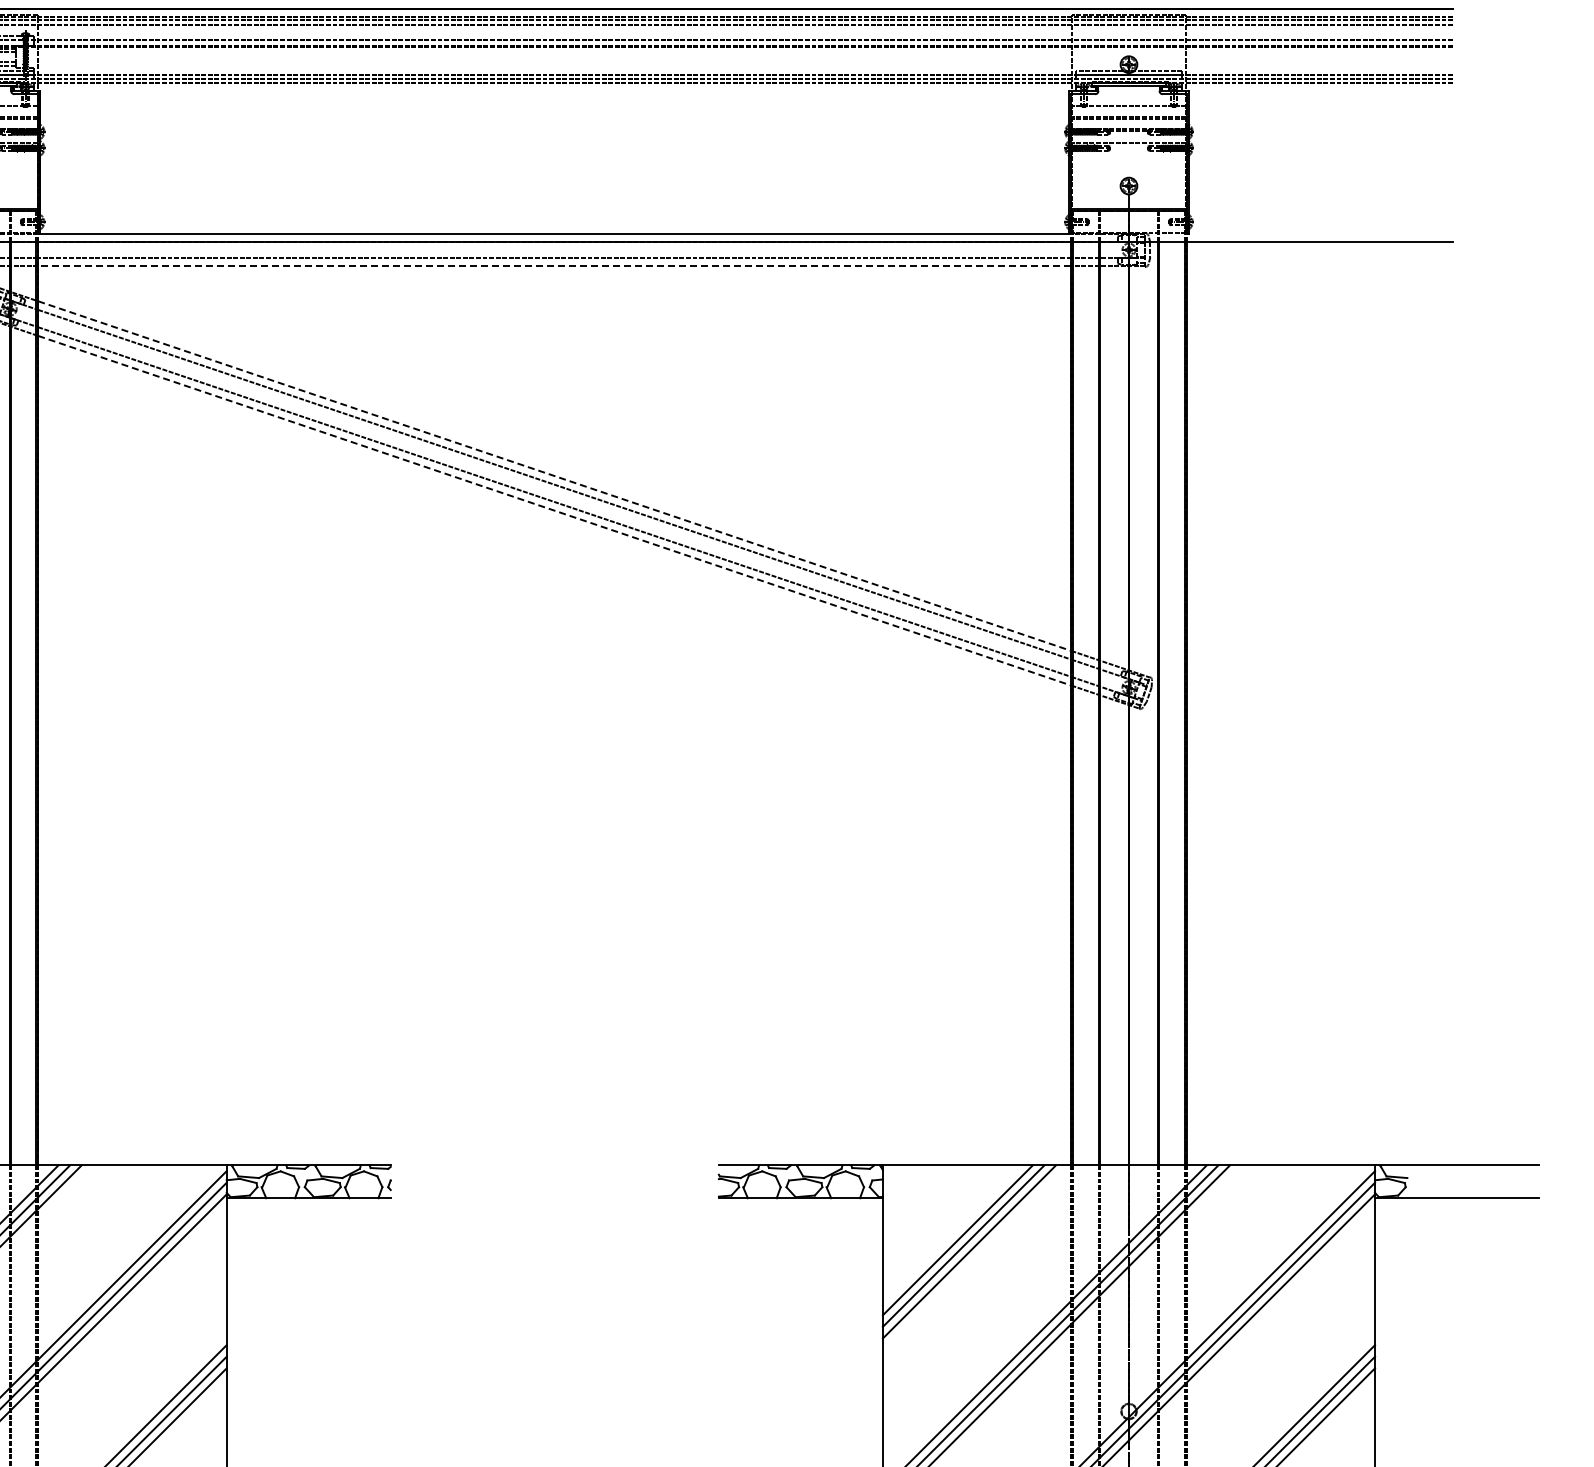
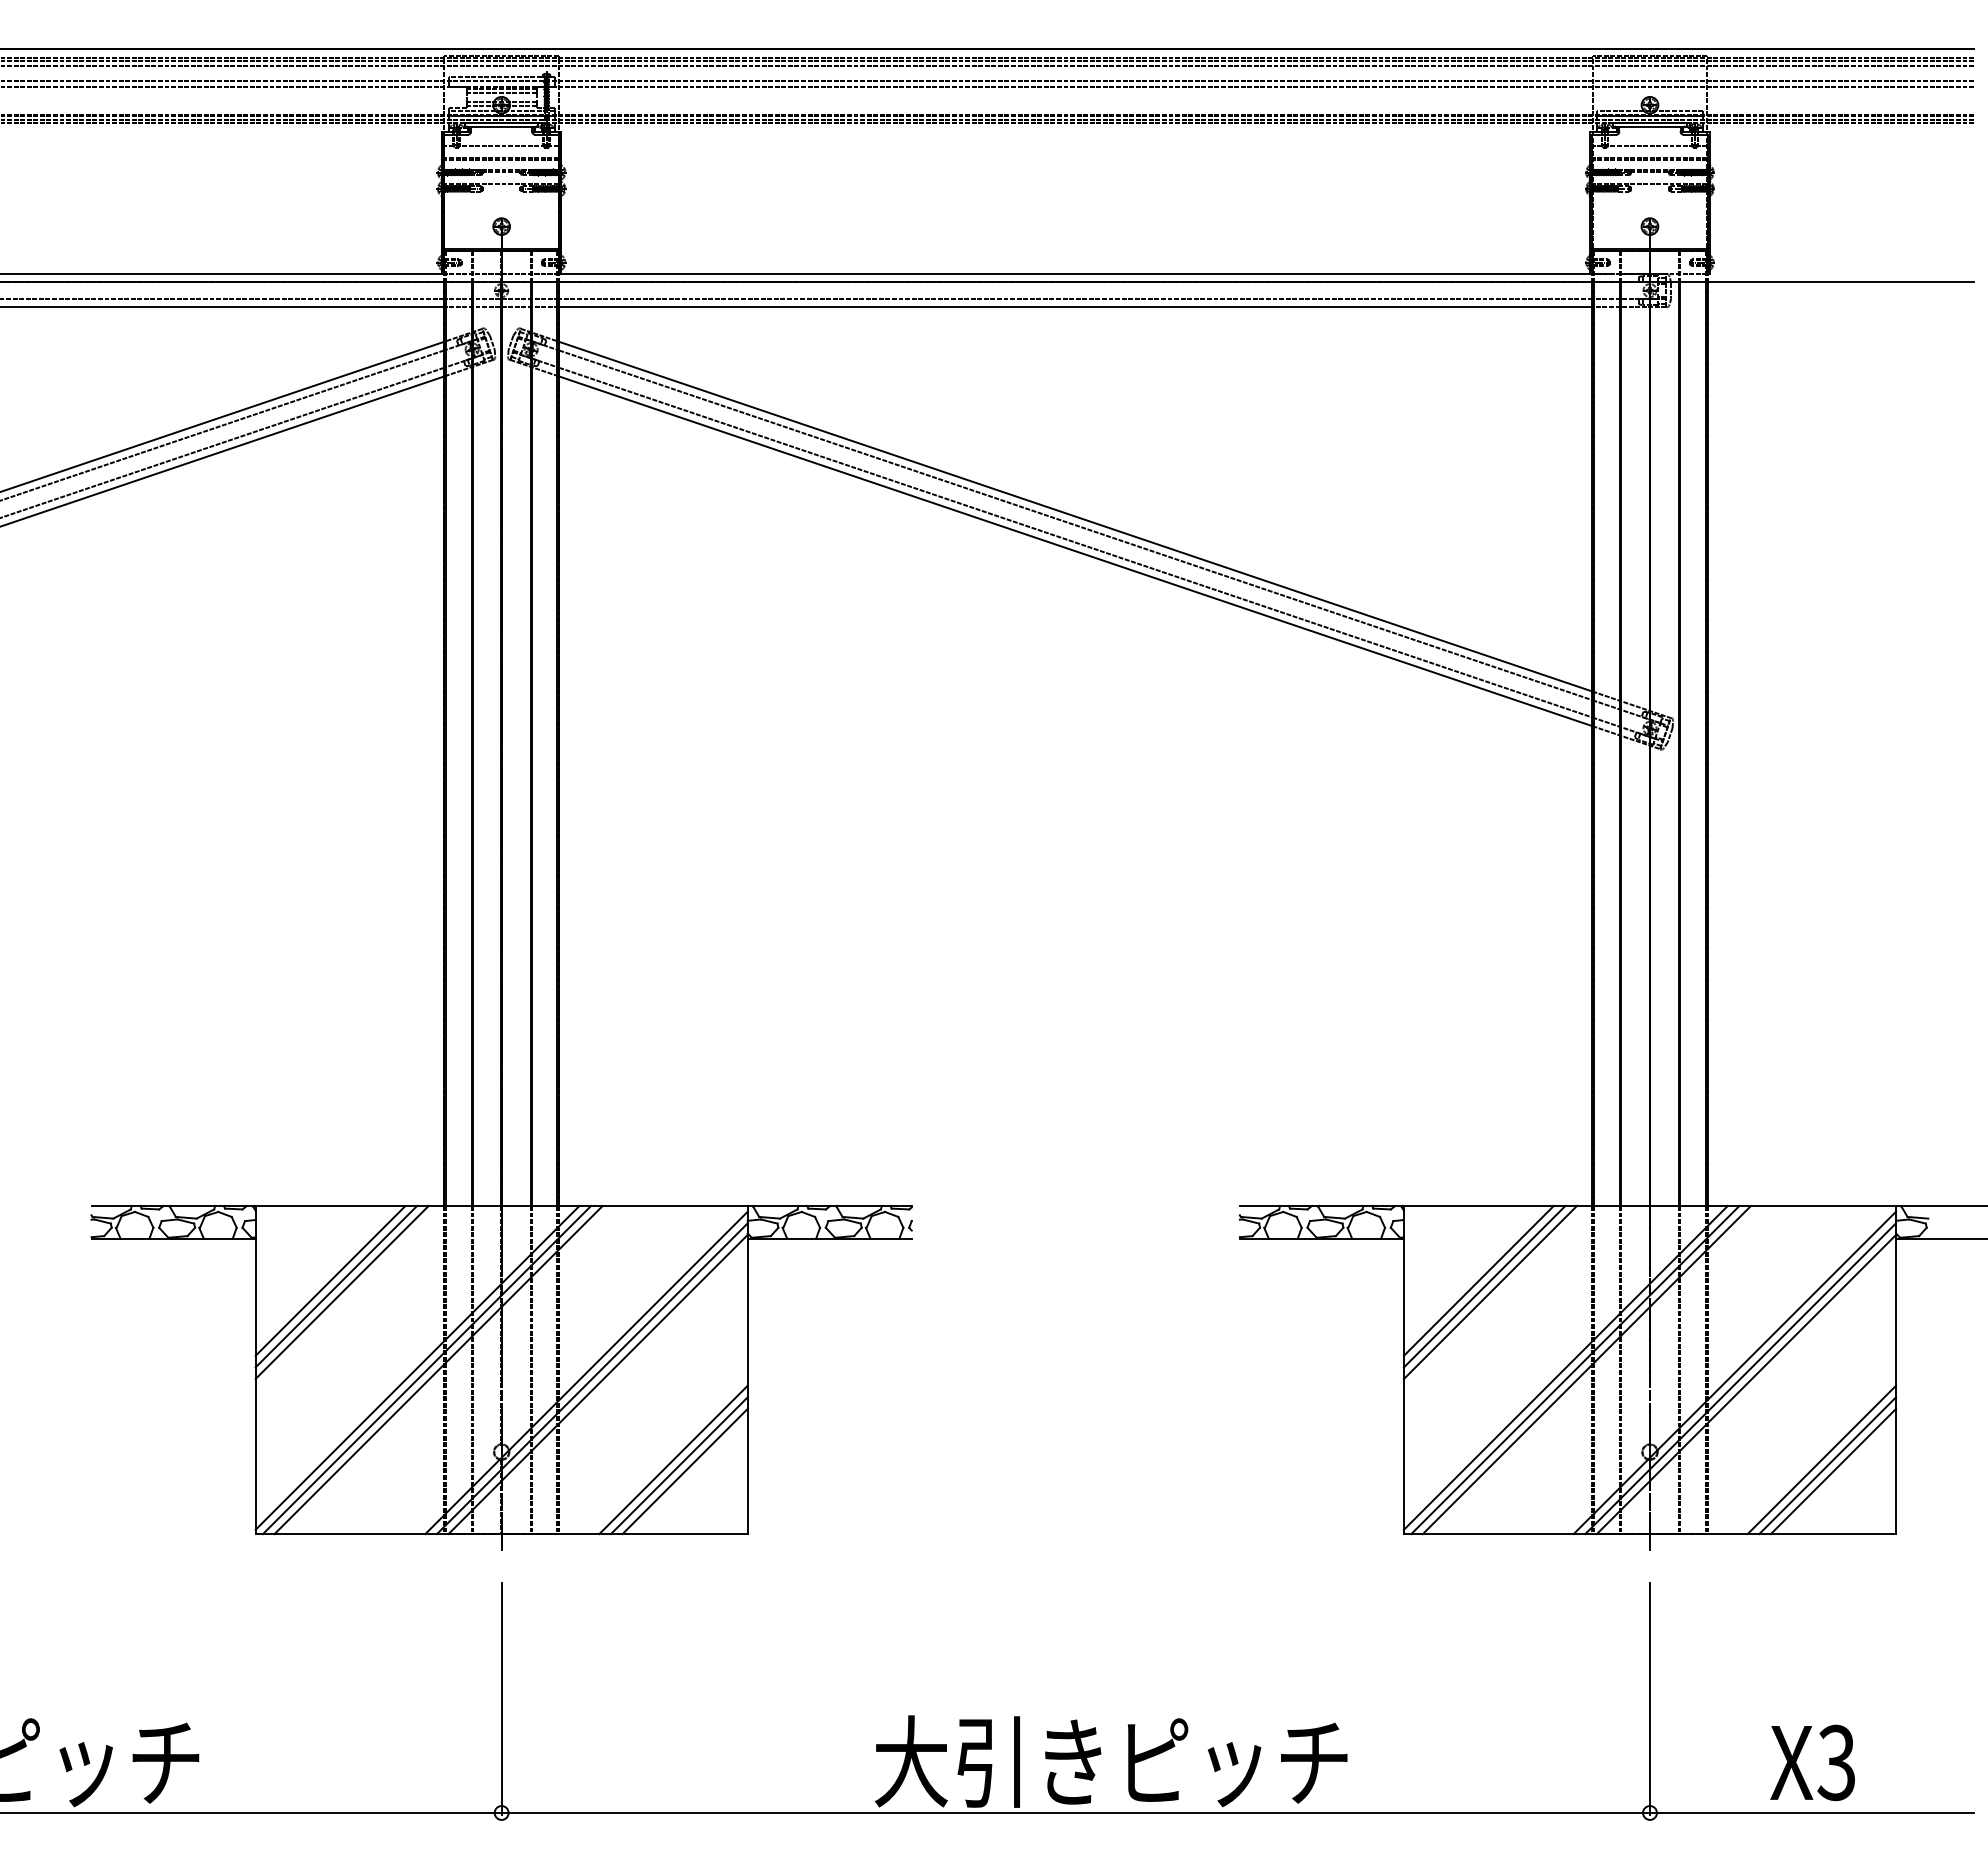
line: (554, 266) -> (1075, 307), dashed -> solid
line: (555, 475) -> (1076, 516), dashed -> solid
line: (555, 510) -> (1076, 551), dashed -> solid

